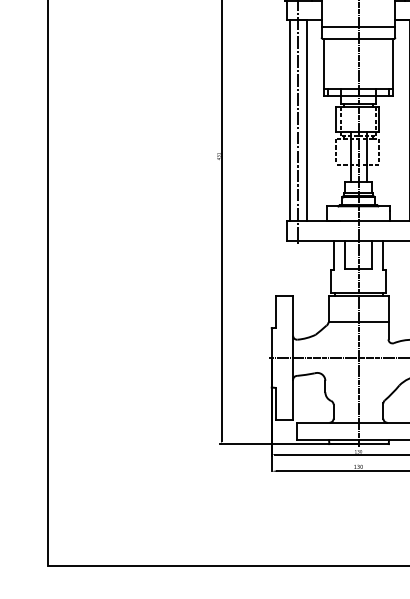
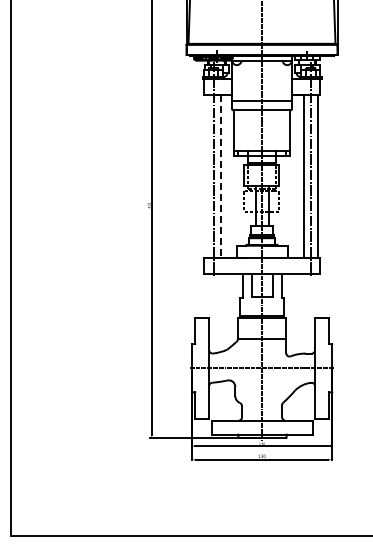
line: (289, 119) -> (206, 175), removed
line: (307, 120) -> (220, 176), solid -> dashed

